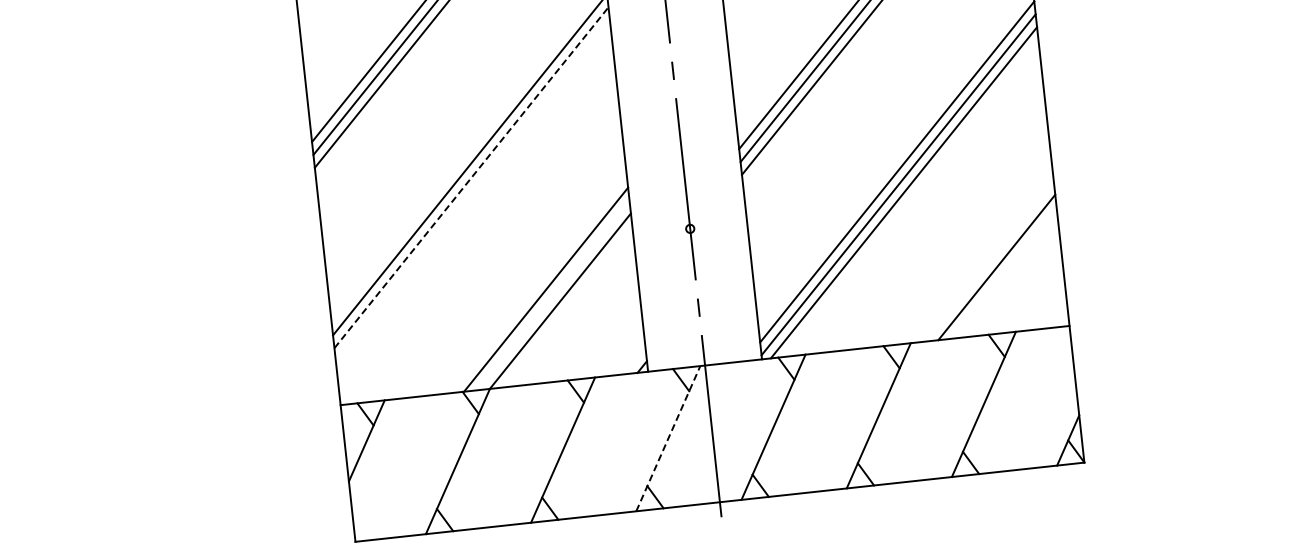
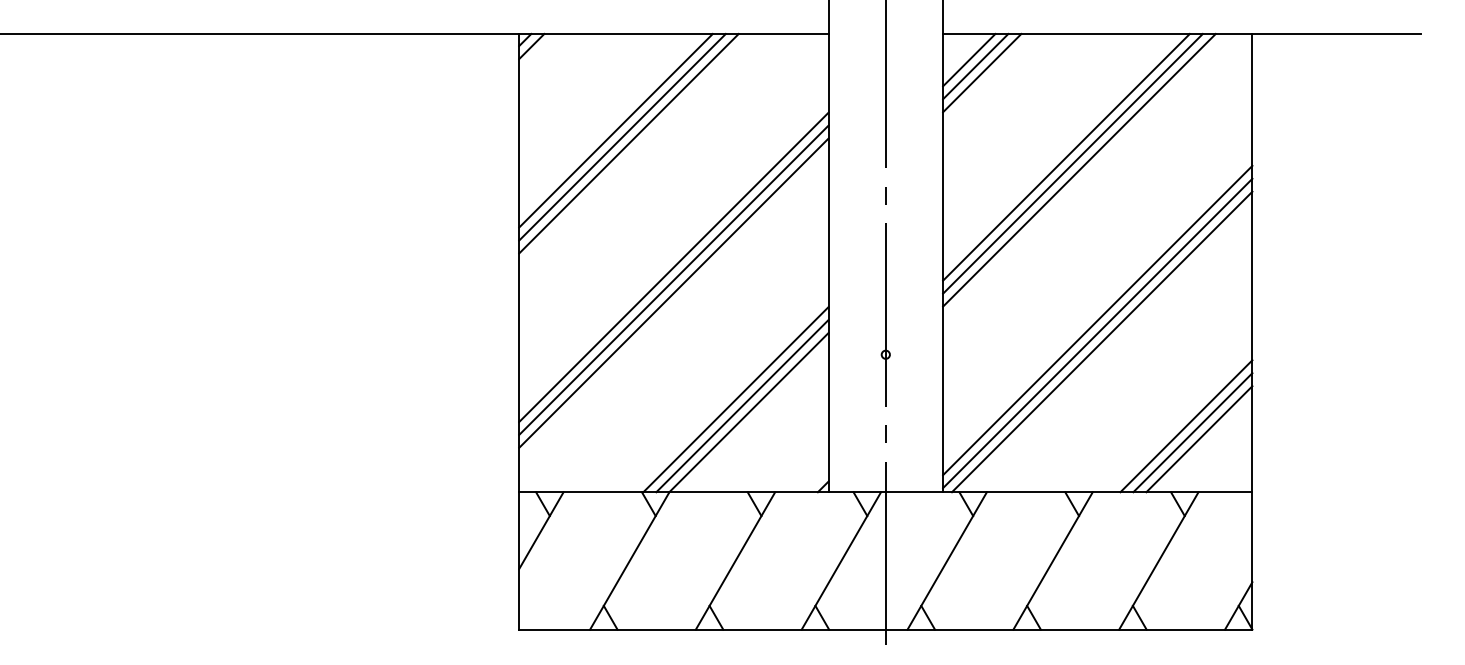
line: (471, 178) -> (673, 280), dashed -> solid
line: (472, 189) -> (673, 292), added
line: (1003, 273) -> (1192, 432), added
line: (1011, 279) -> (1199, 439), added
line: (553, 295) -> (742, 406), added
line: (668, 438) -> (841, 560), dashed -> solid

